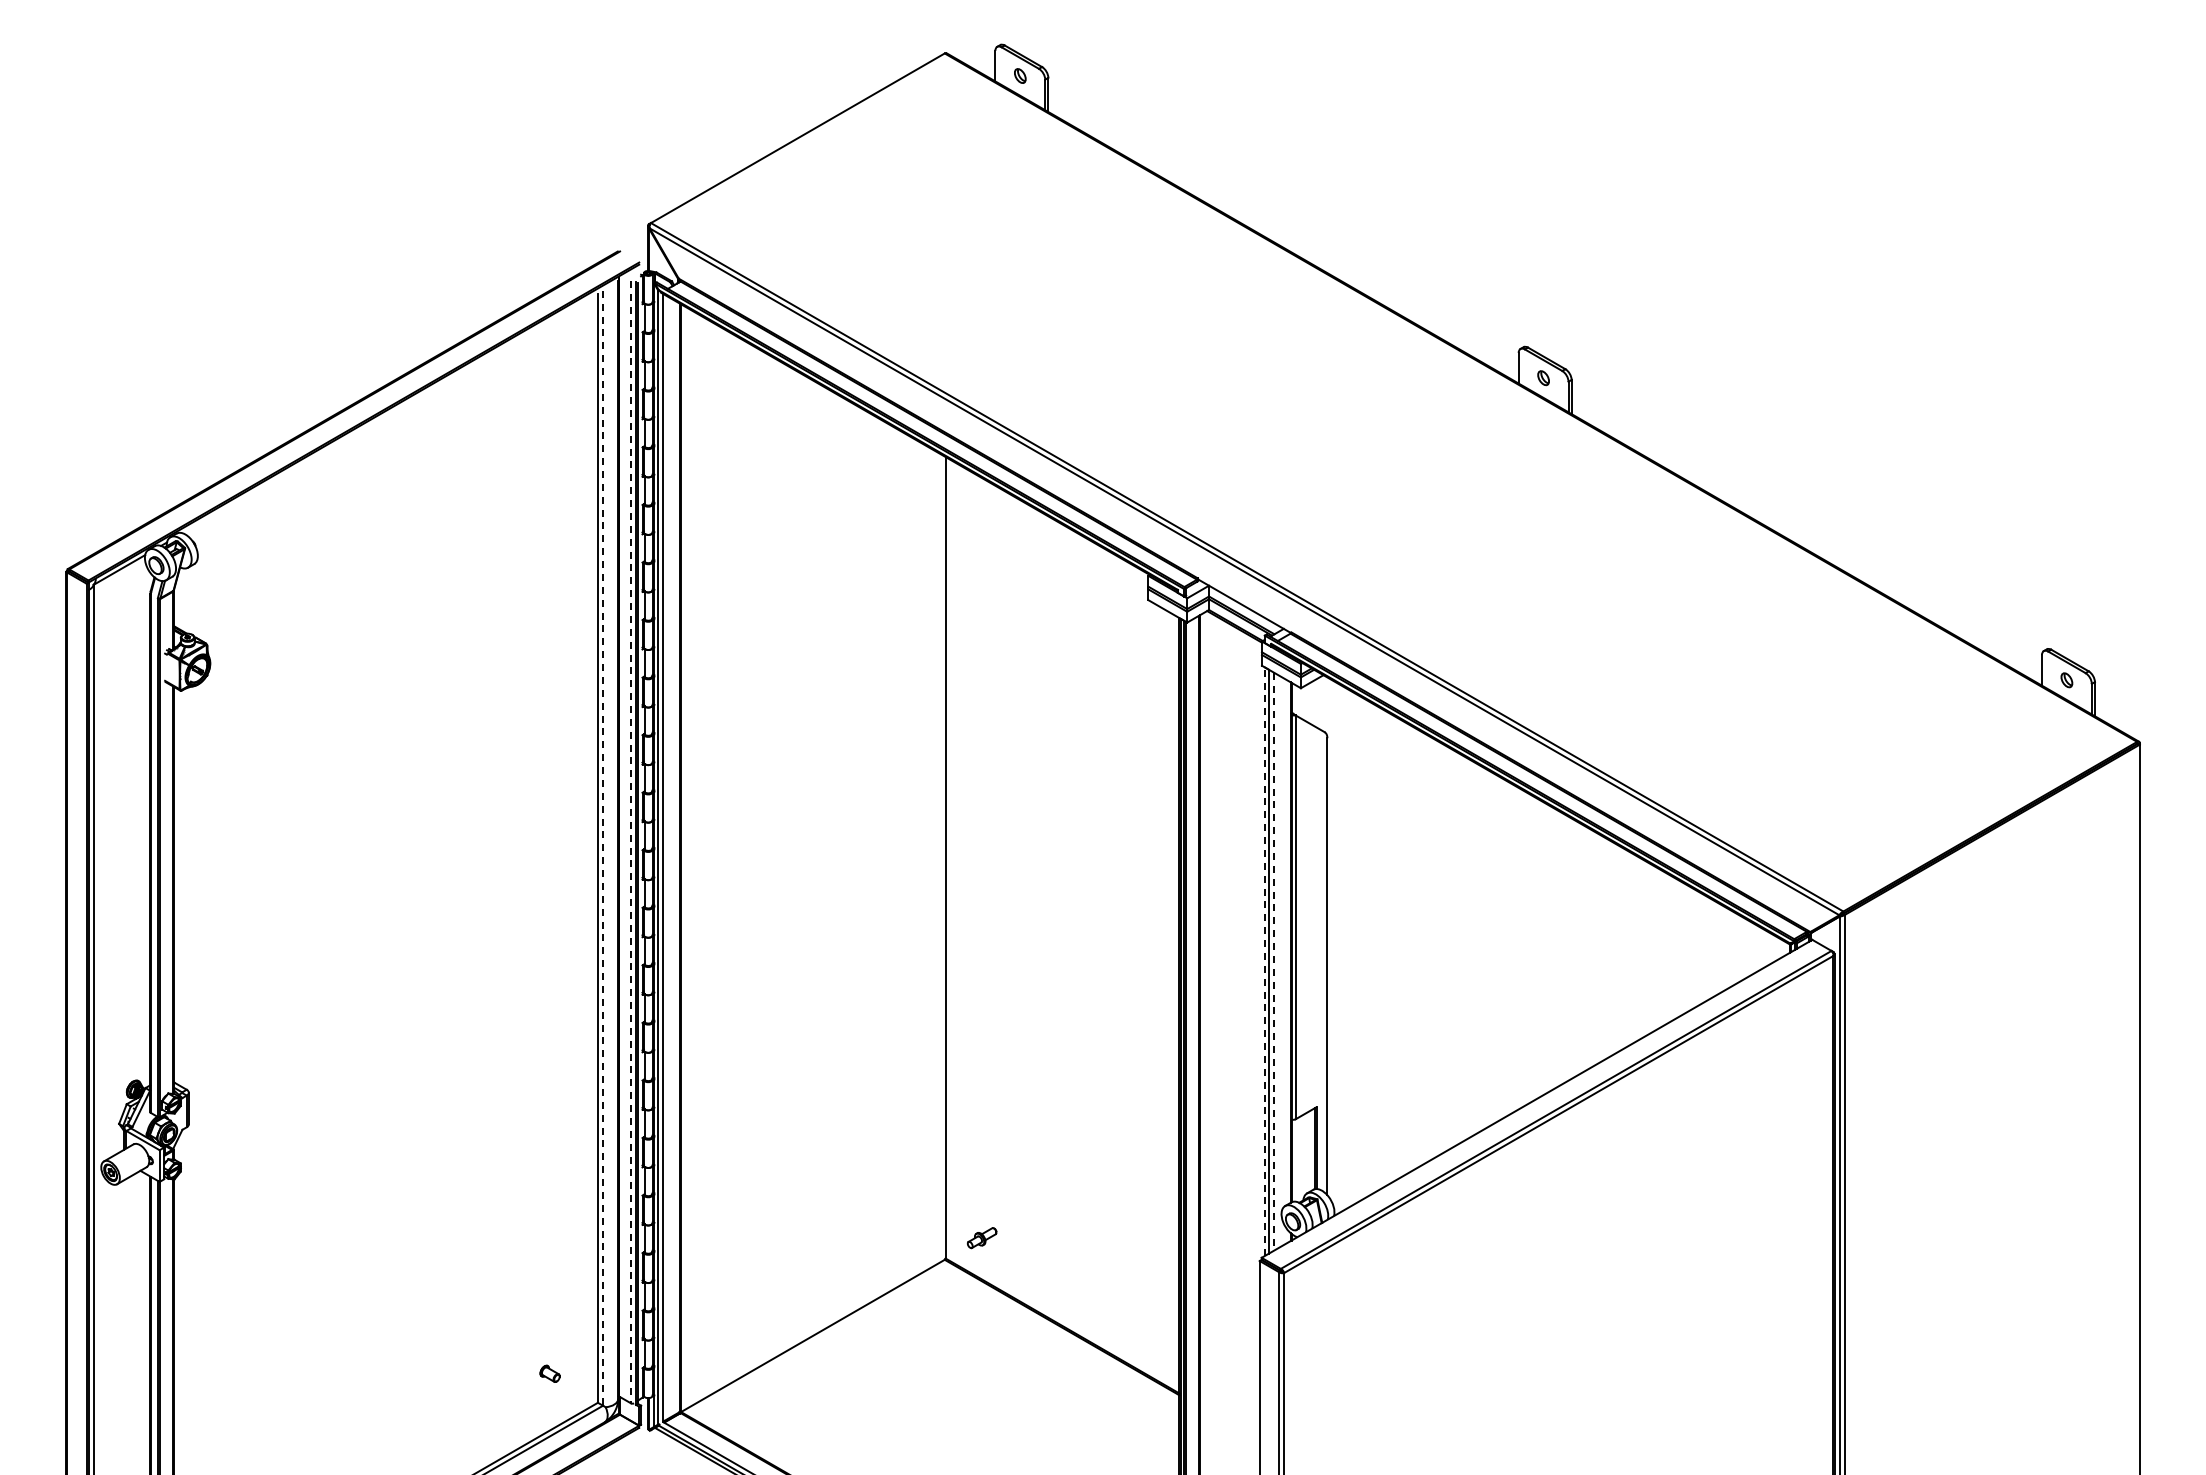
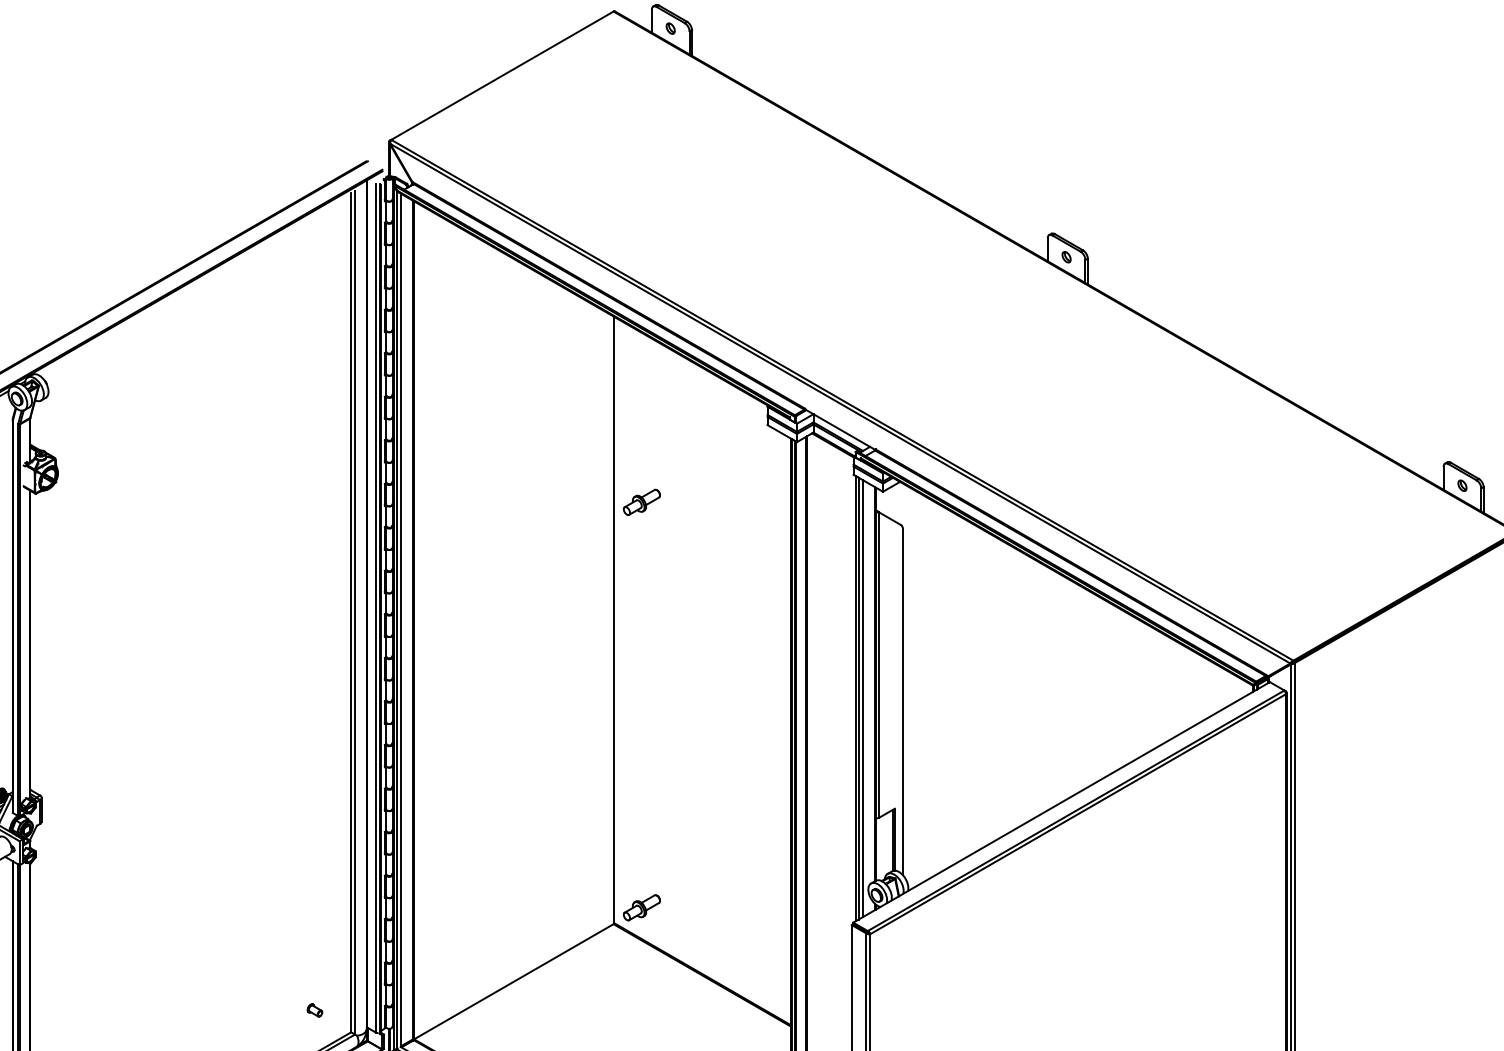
part: (981, 701) -> (641, 501), added
line: (631, 842) -> (376, 608), dashed -> solid
line: (603, 848) -> (355, 613), dashed -> solid
line: (1264, 961) -> (855, 698), dashed -> solid
line: (1273, 962) -> (862, 699), dashed -> solid
part: (981, 1237) -> (641, 907), size x1.67

